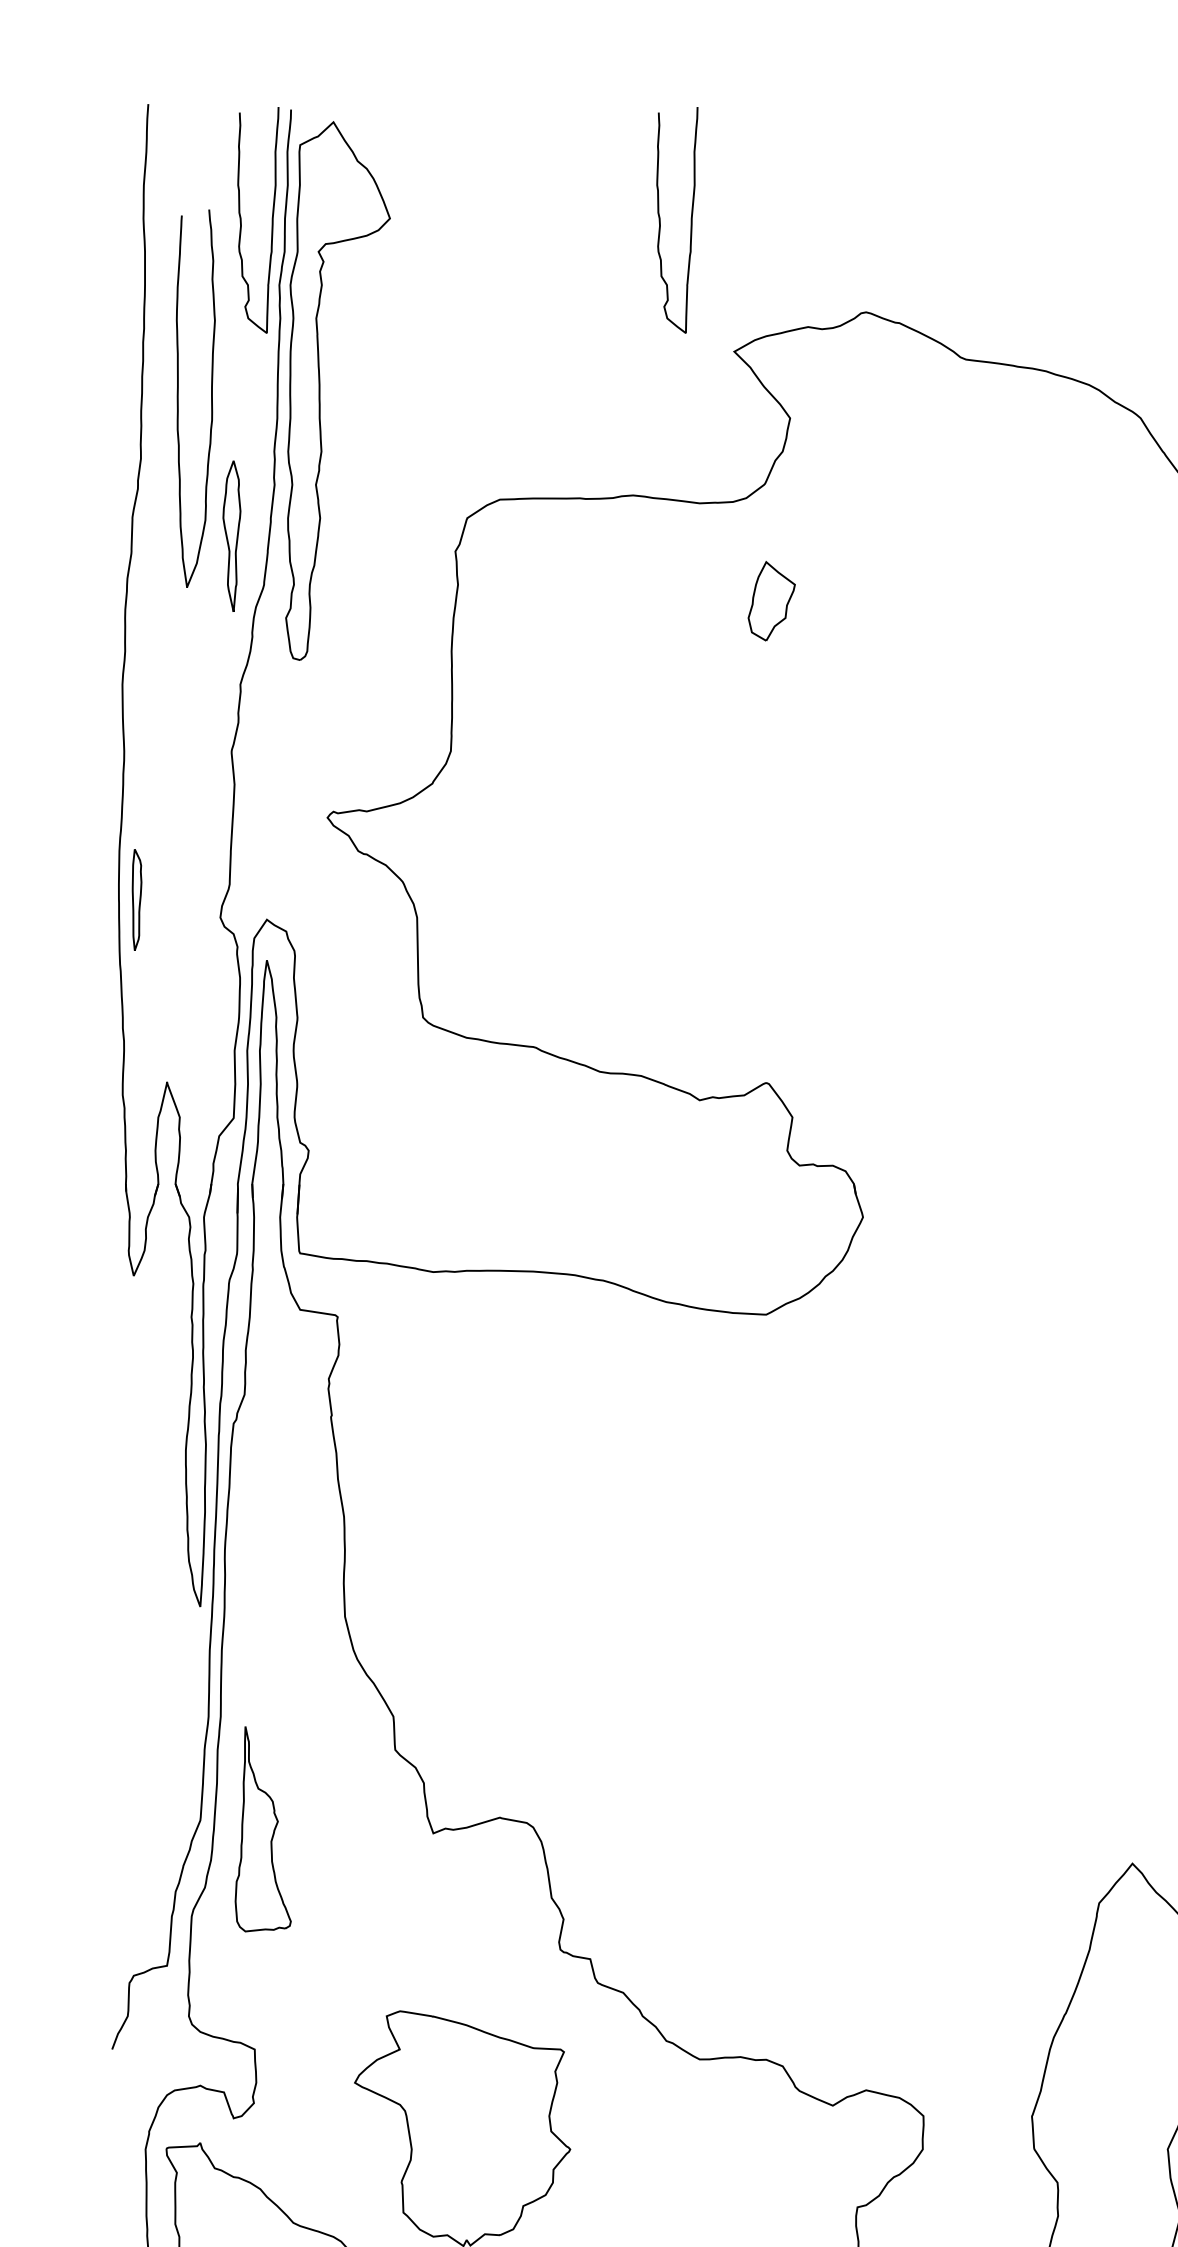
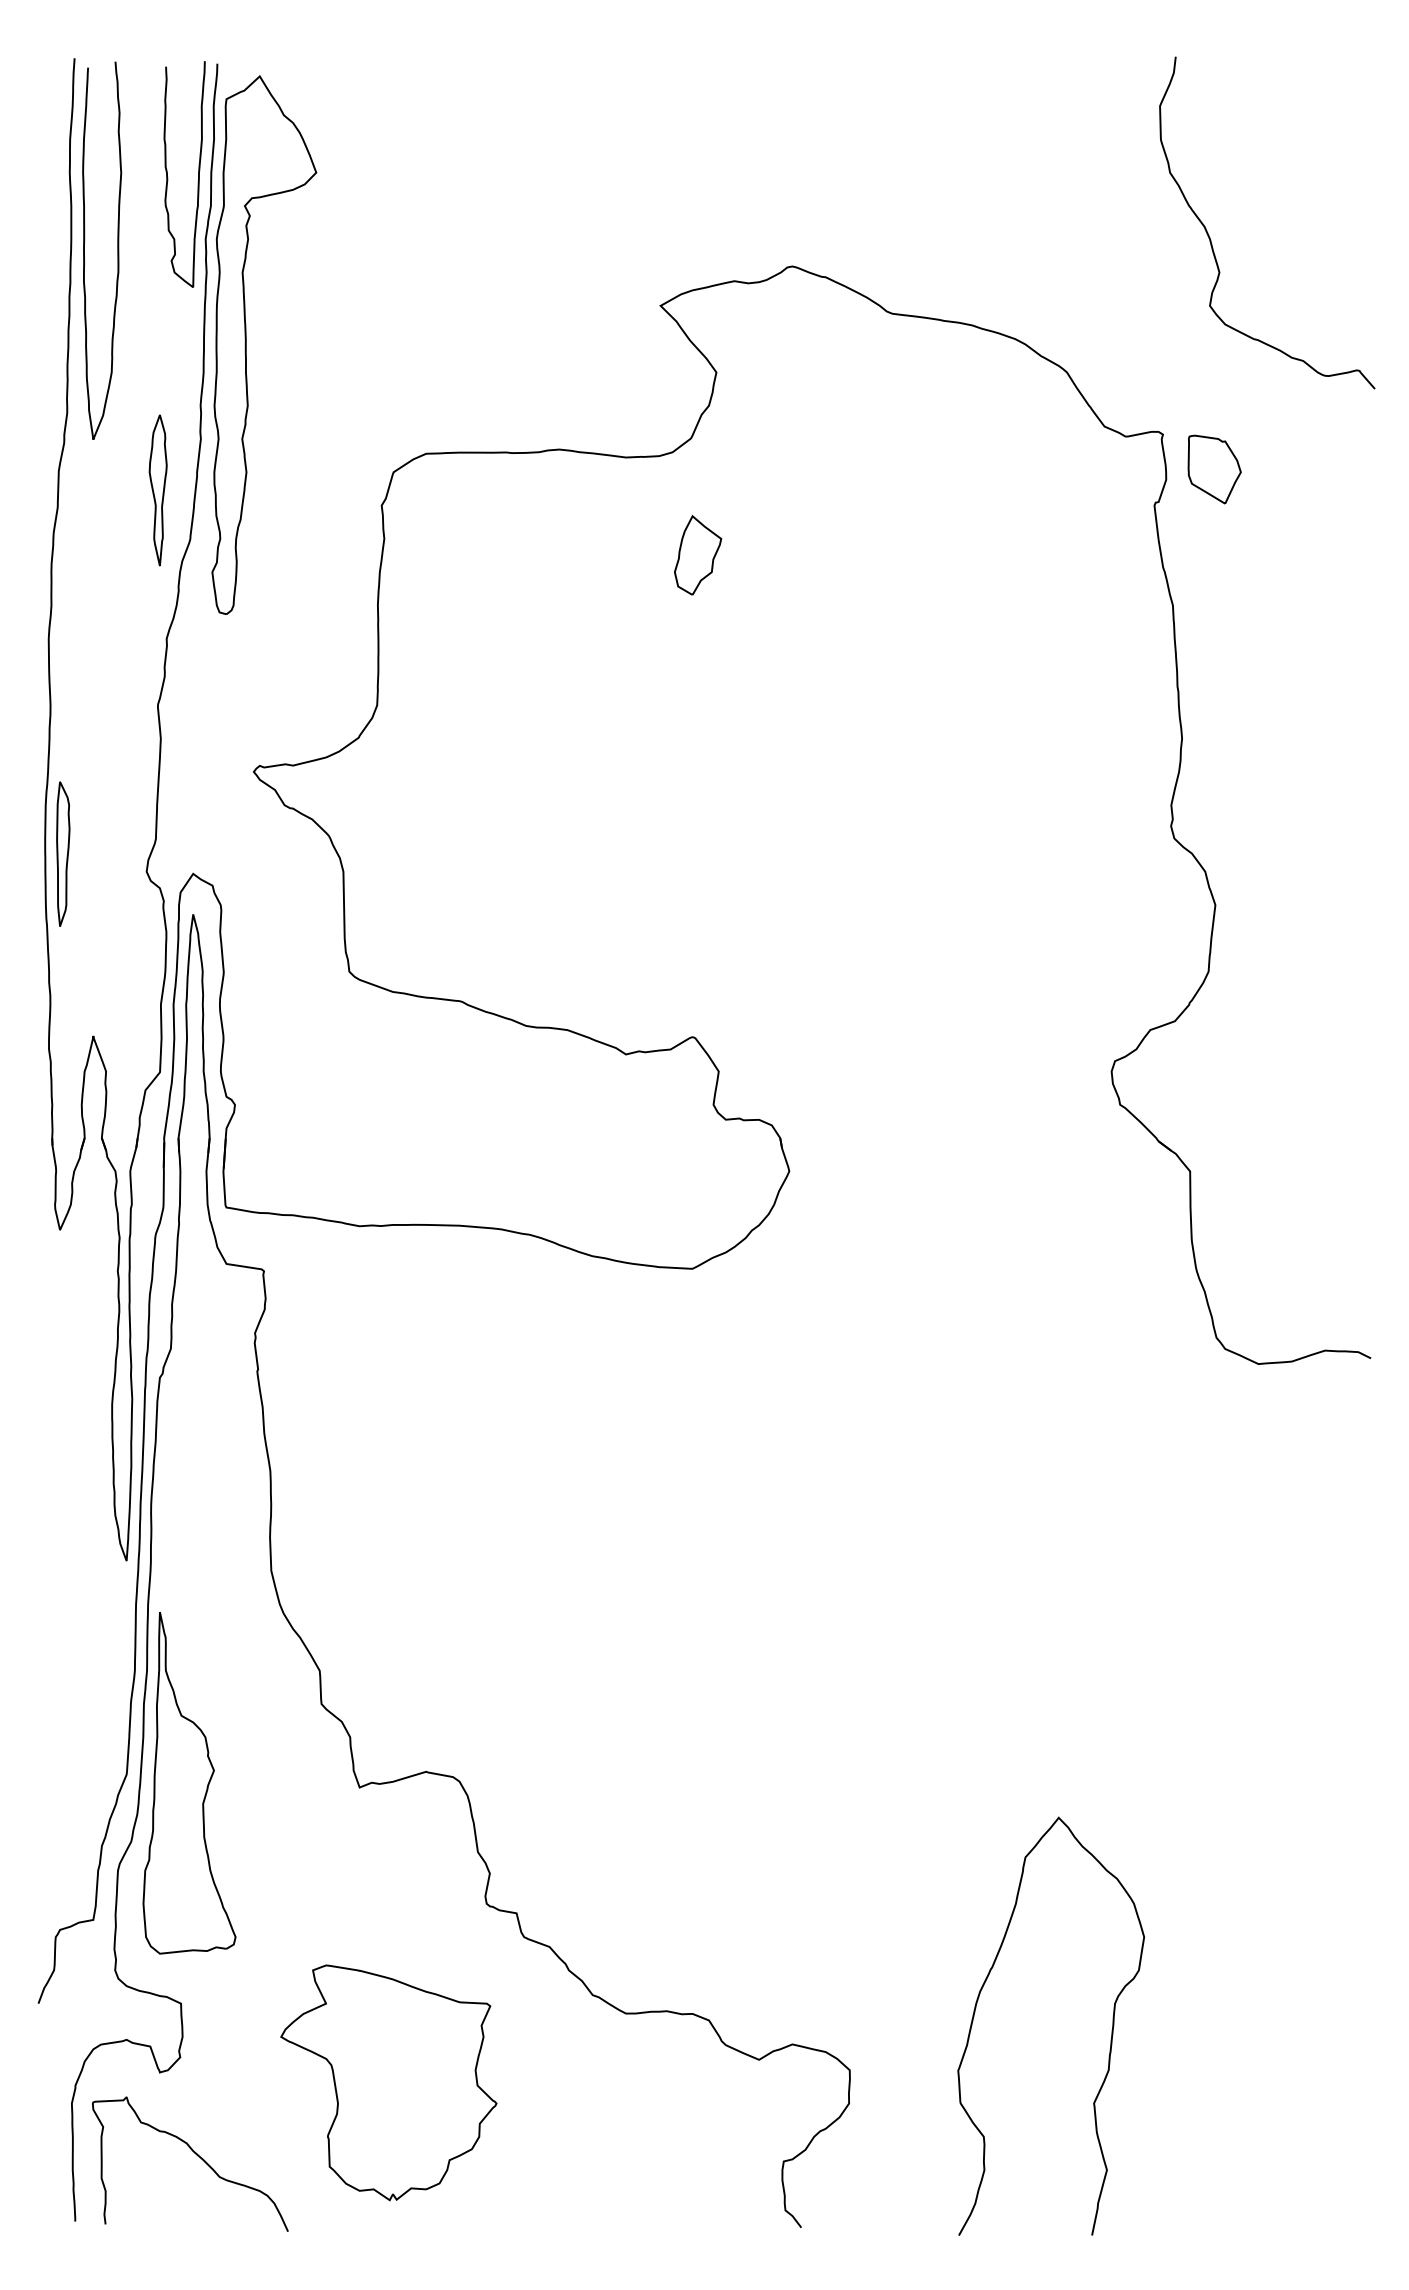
curve: (691, 220) -> (617, 174), removed
curve: (211, 398) -> (117, 250), moved
part: (137, 899) -> (63, 853), size x1.43
part: (263, 1829) -> (189, 1783), size x1.67

